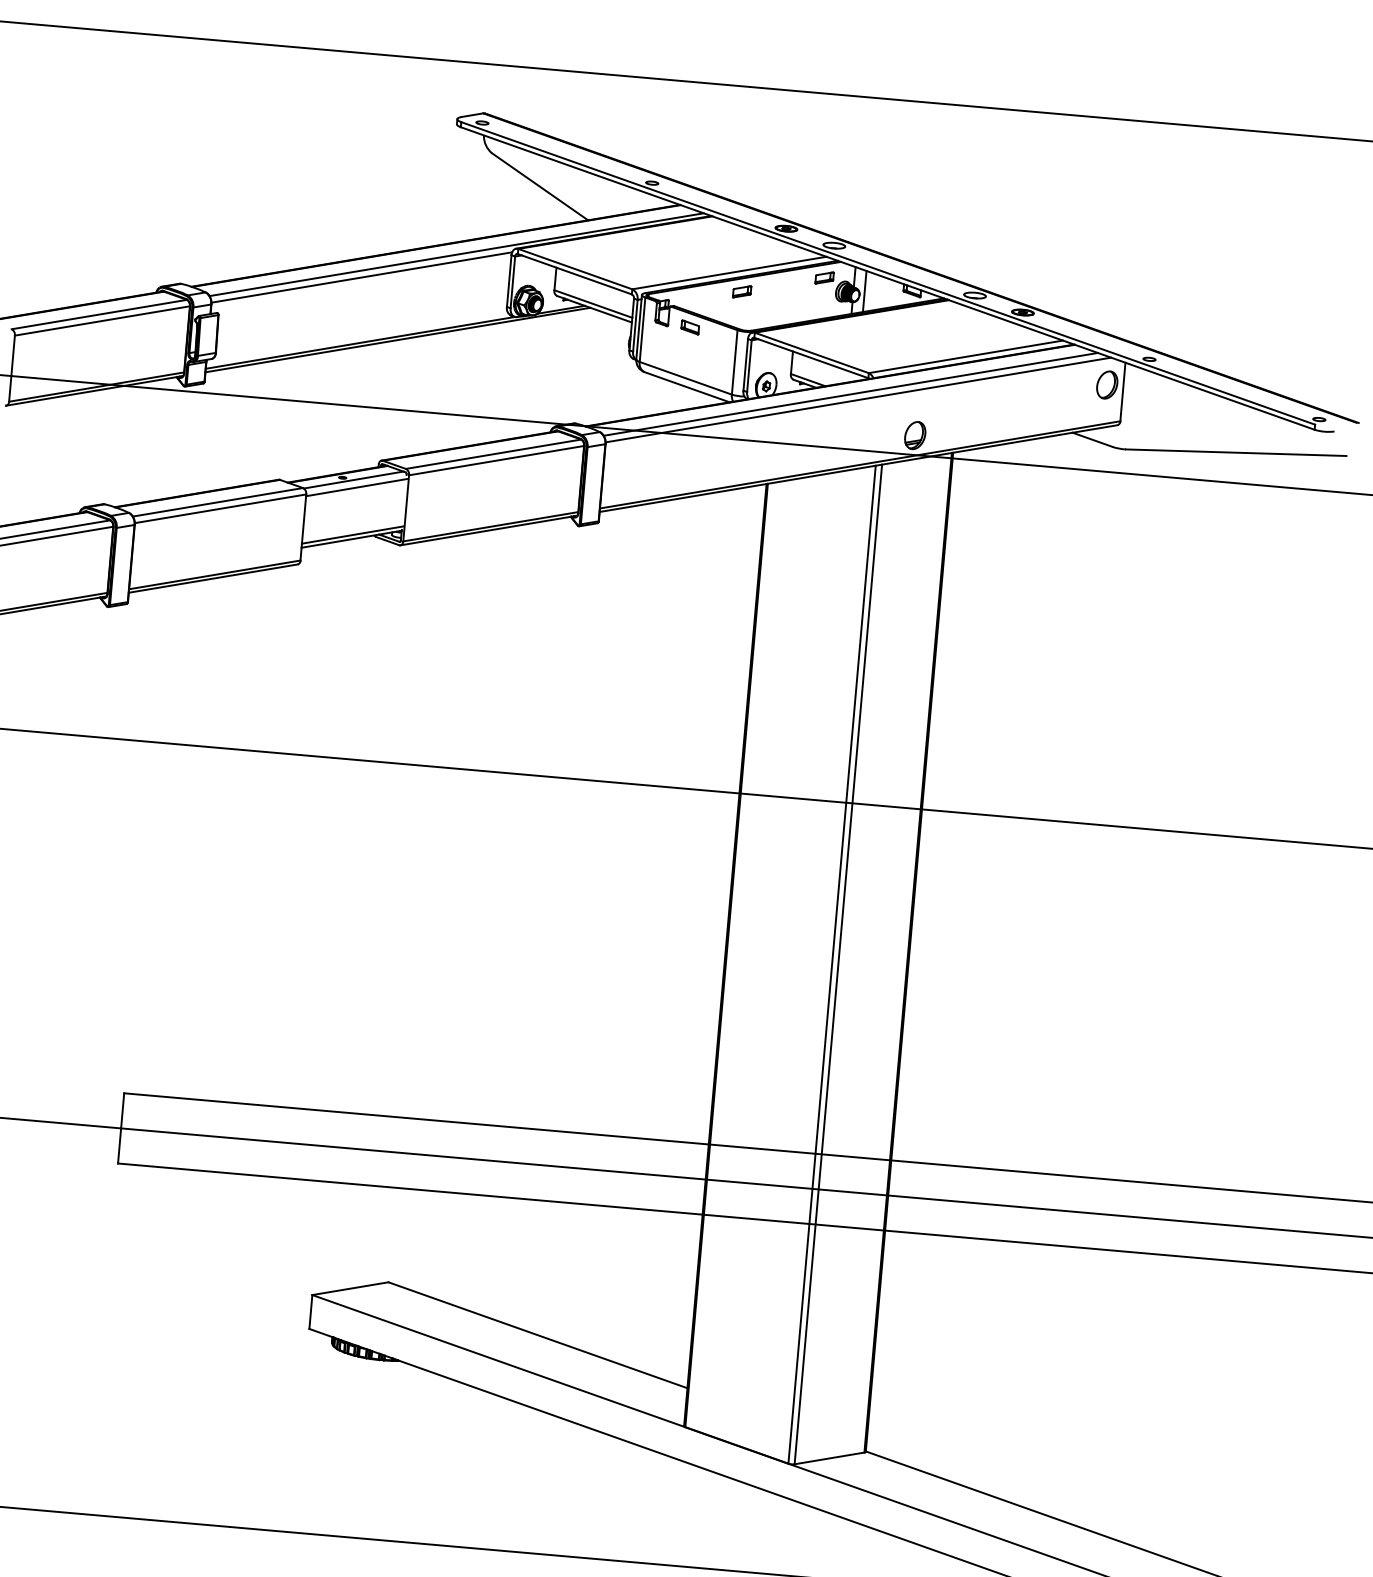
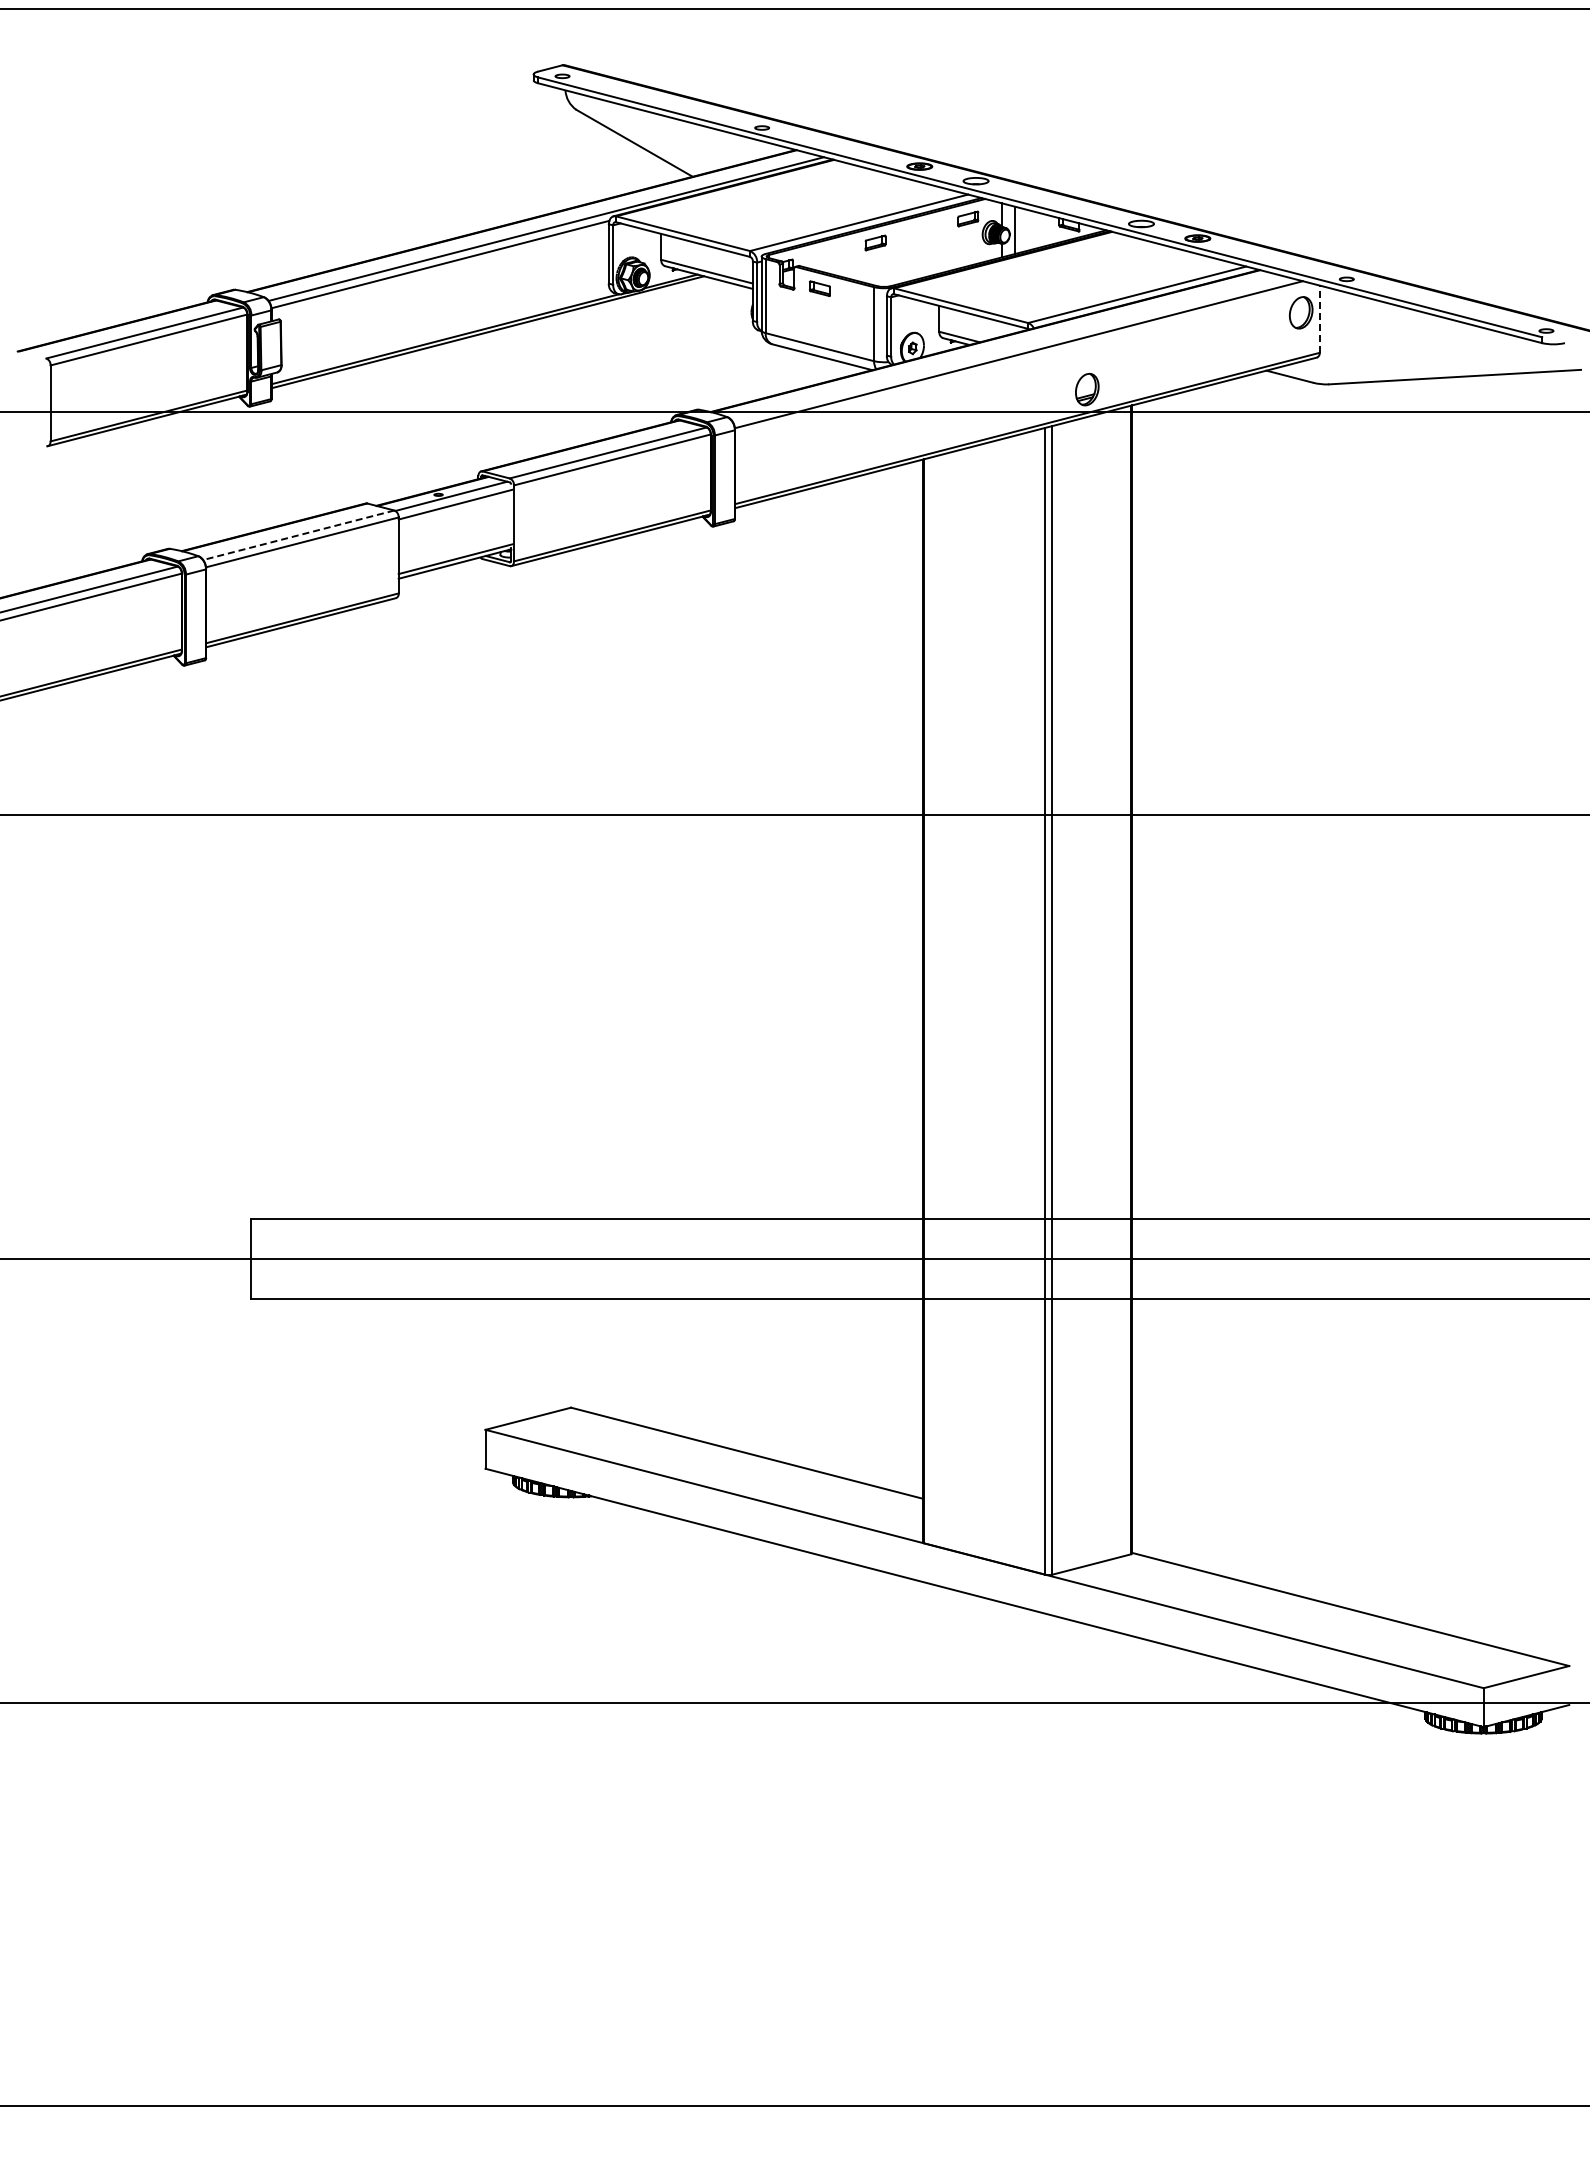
line: (1122, 392) -> (1319, 319), solid -> dashed
line: (850, 393) -> (1009, 348), removed
line: (217, 502) -> (298, 535), solid -> dashed

